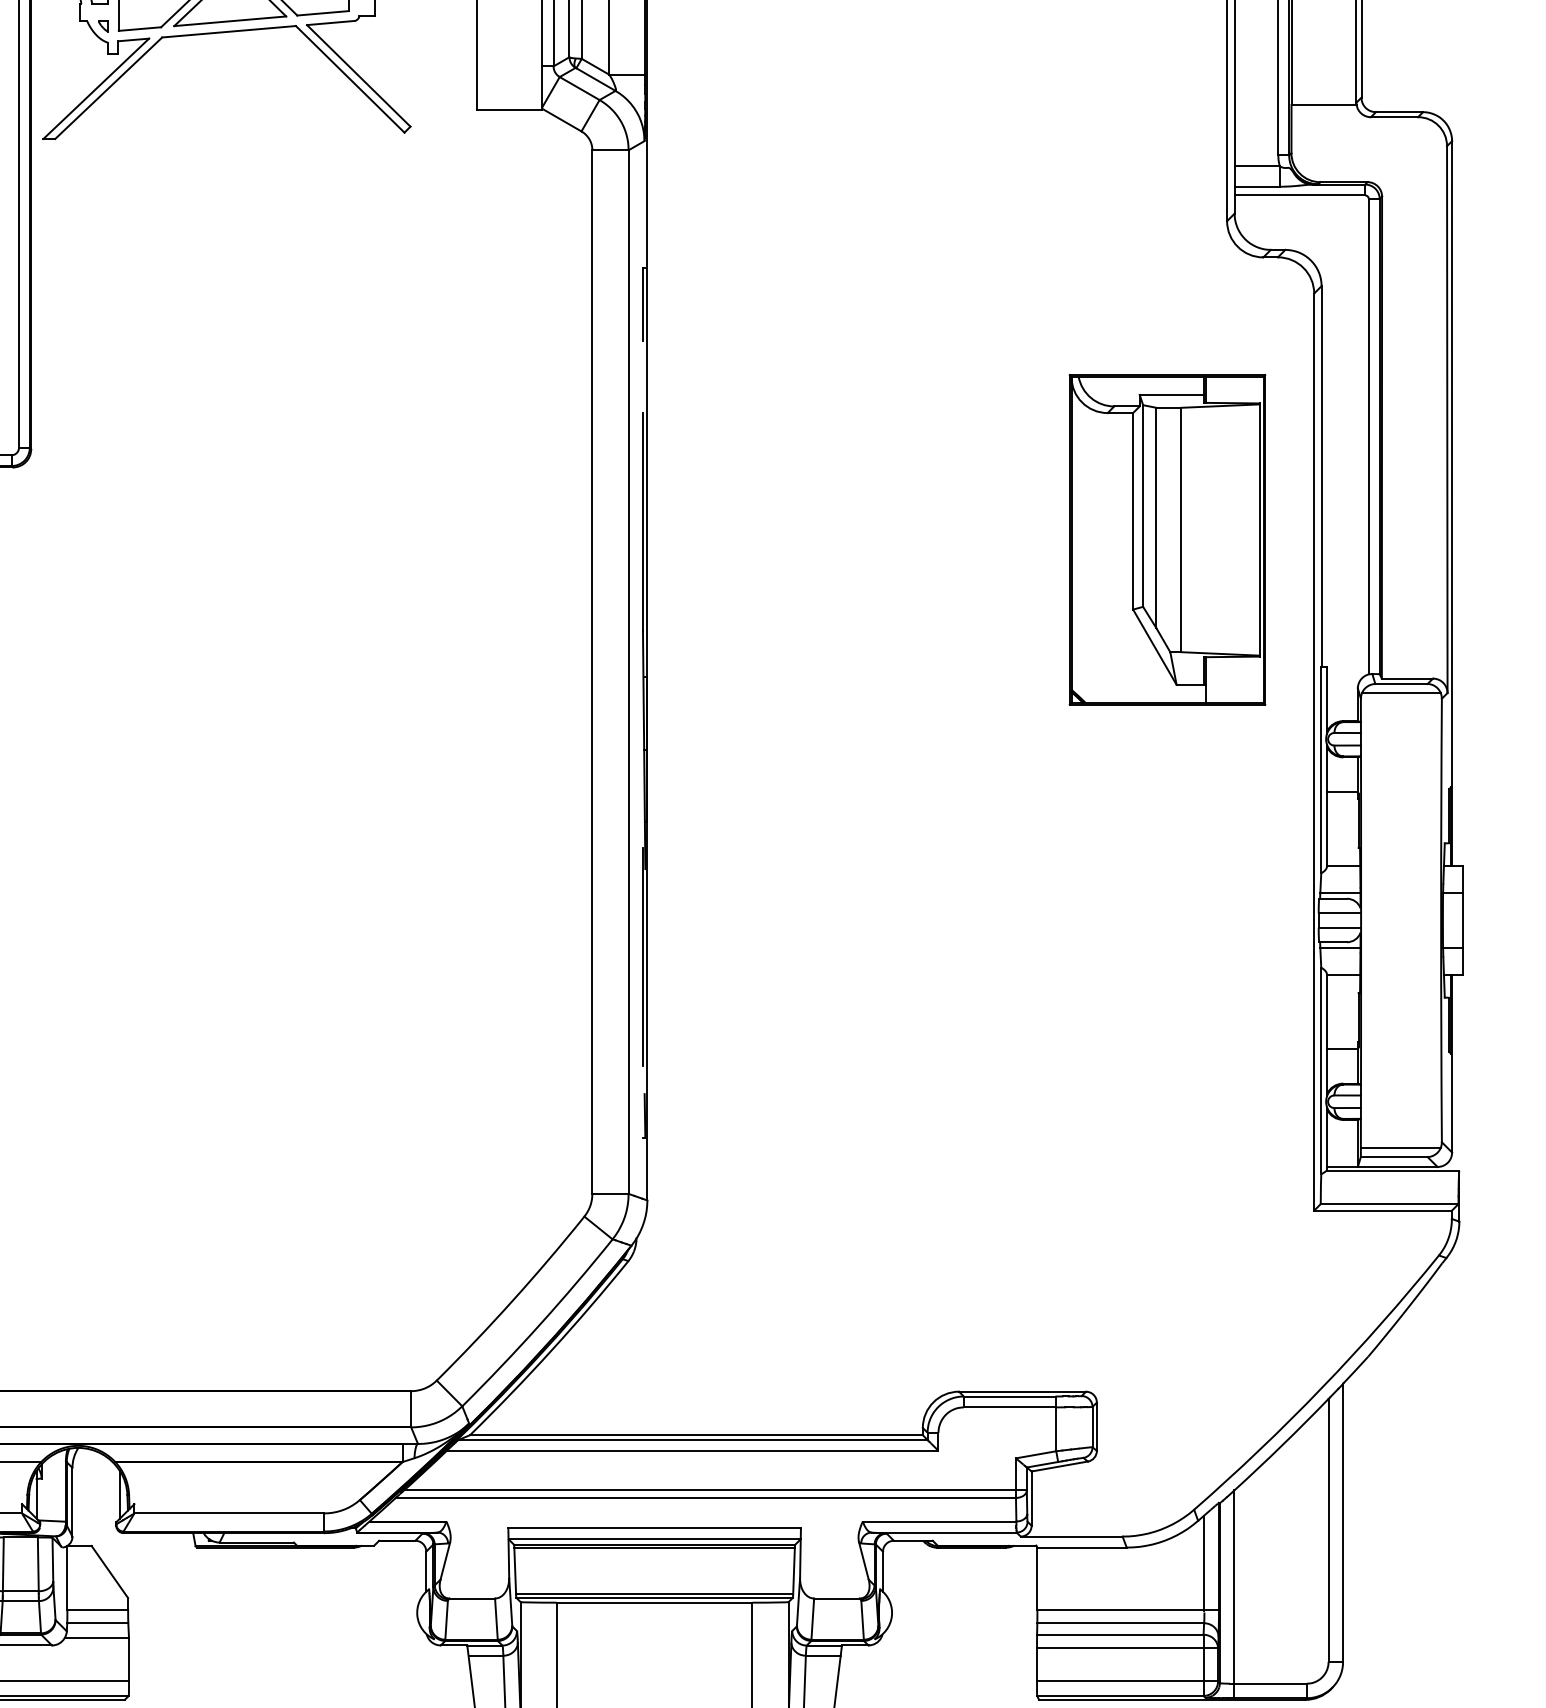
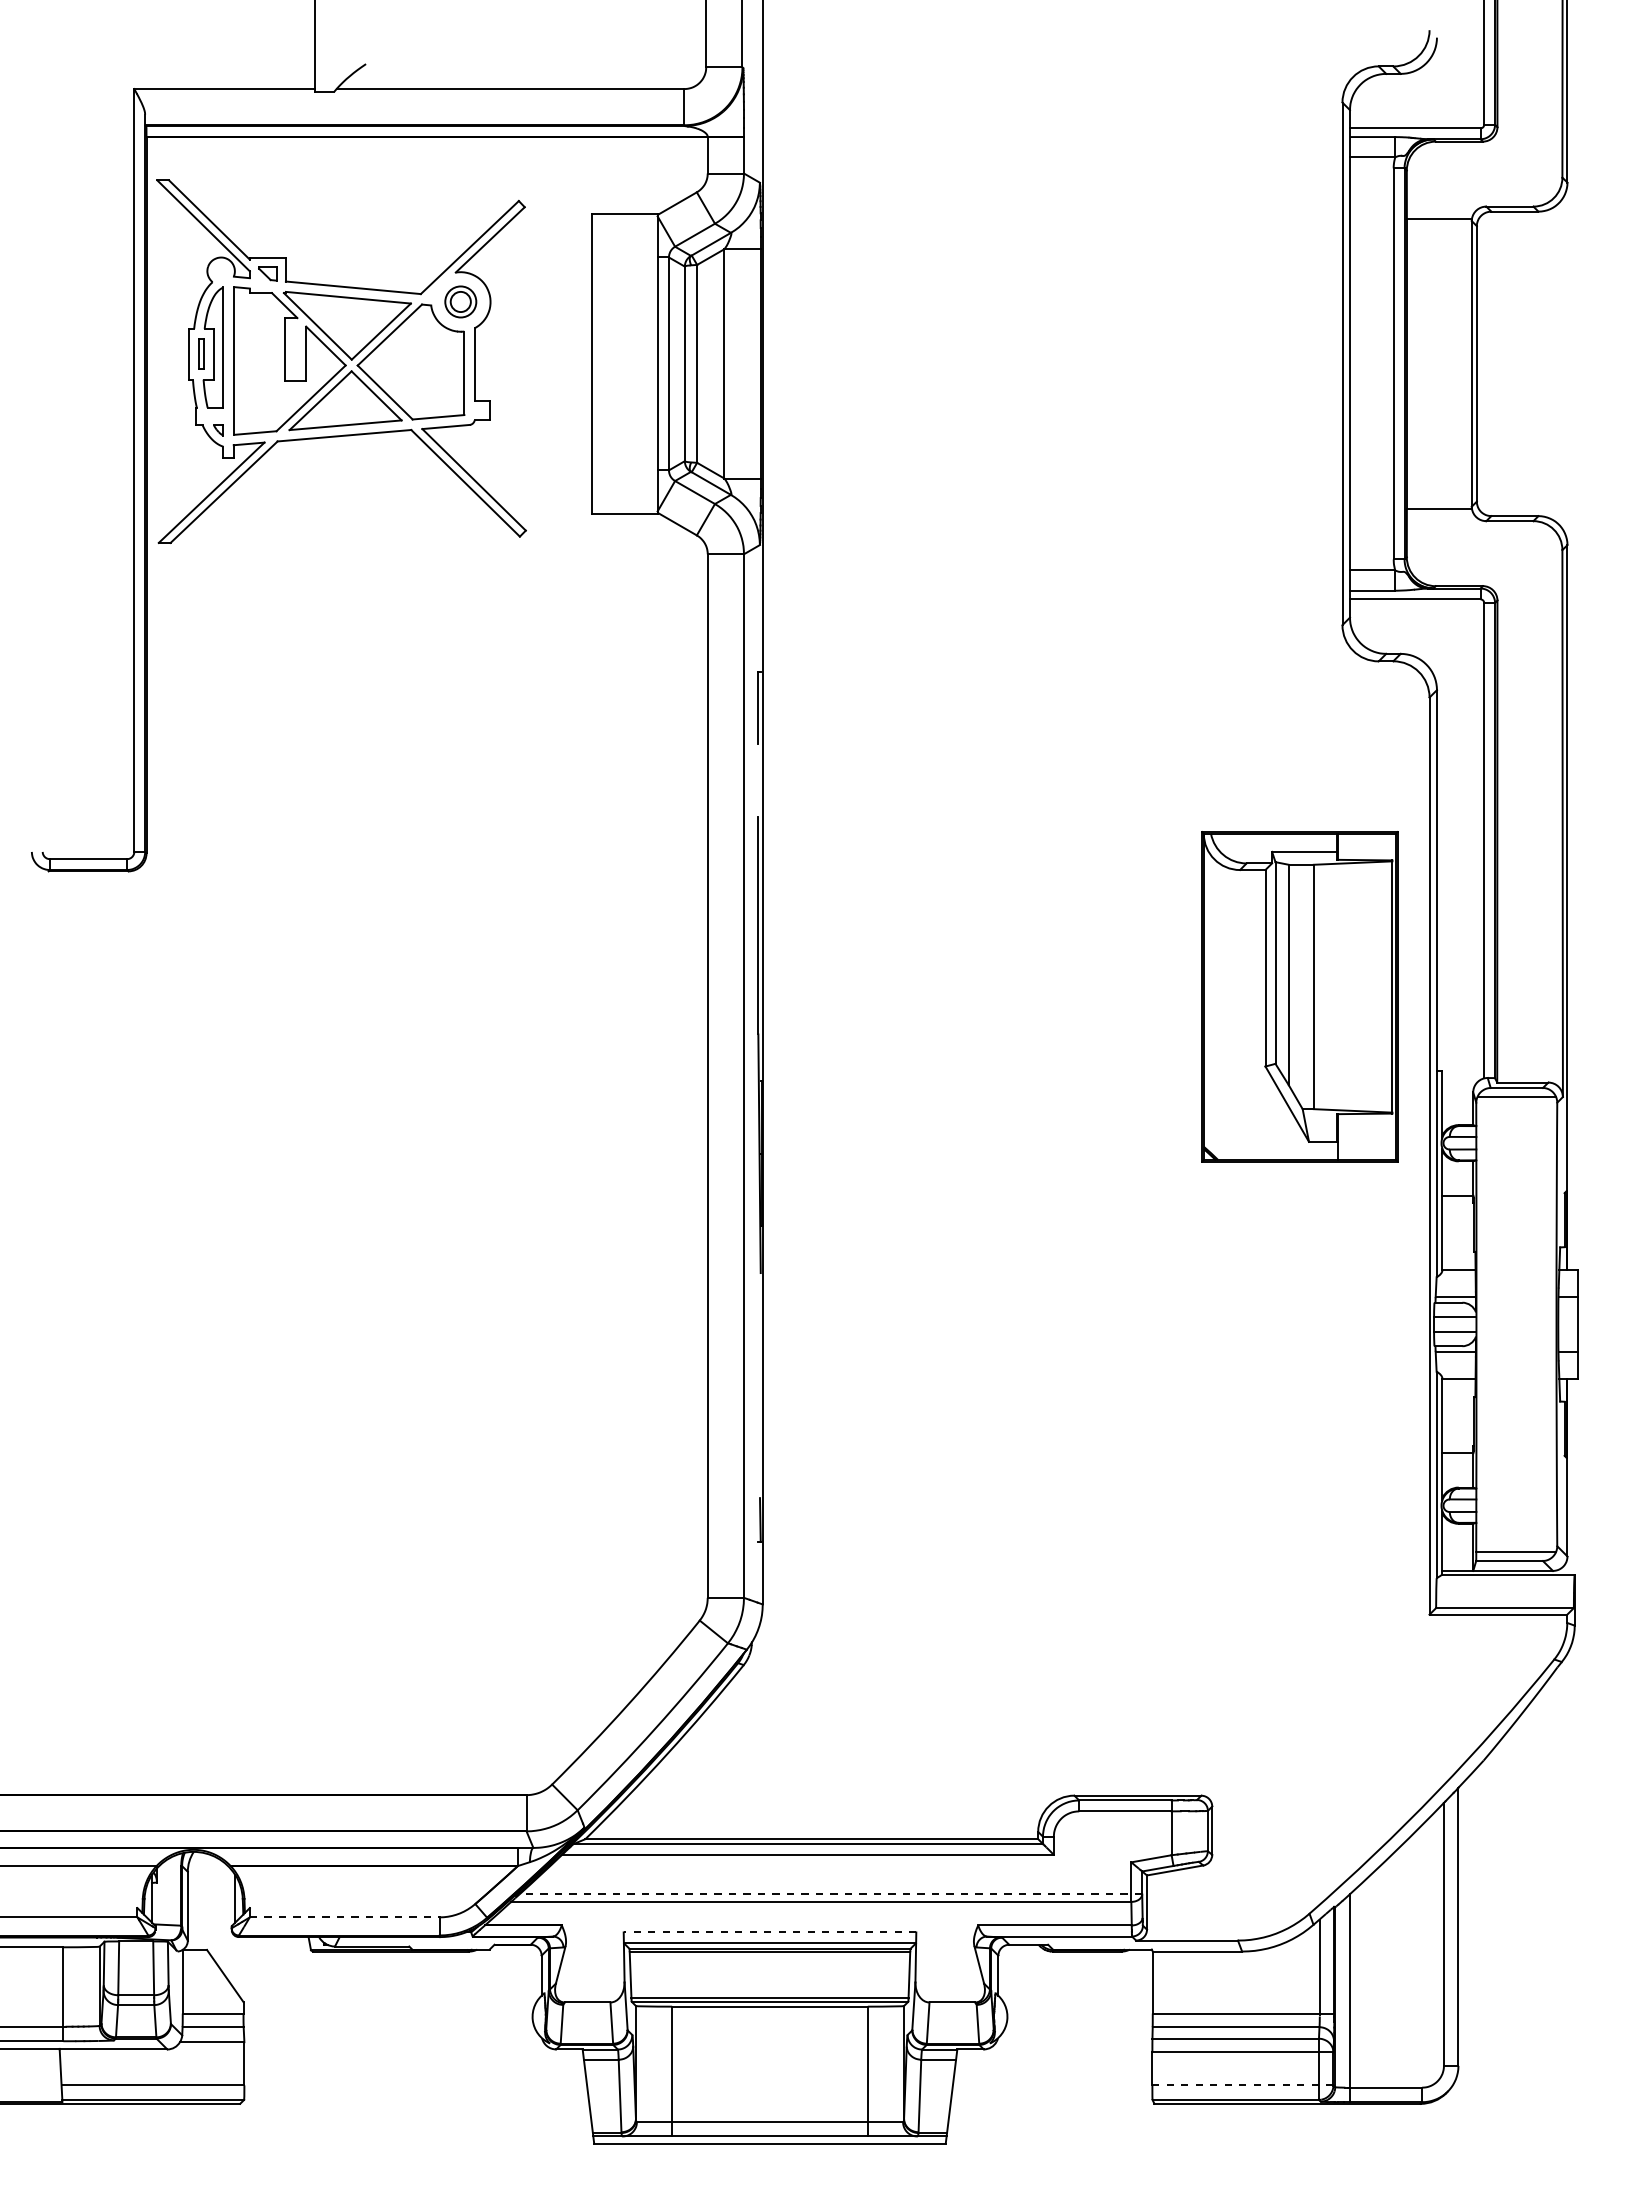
part: (1167, 539) -> (1299, 996), moved
line: (643, 956) -> (758, 1360), removed
line: (715, 1490) -> (830, 1894), solid -> dashed
line: (229, 1513) -> (344, 1917), solid -> dashed
line: (654, 1528) -> (769, 1932), solid -> dashed
line: (1127, 1681) -> (1242, 2085), solid -> dashed

